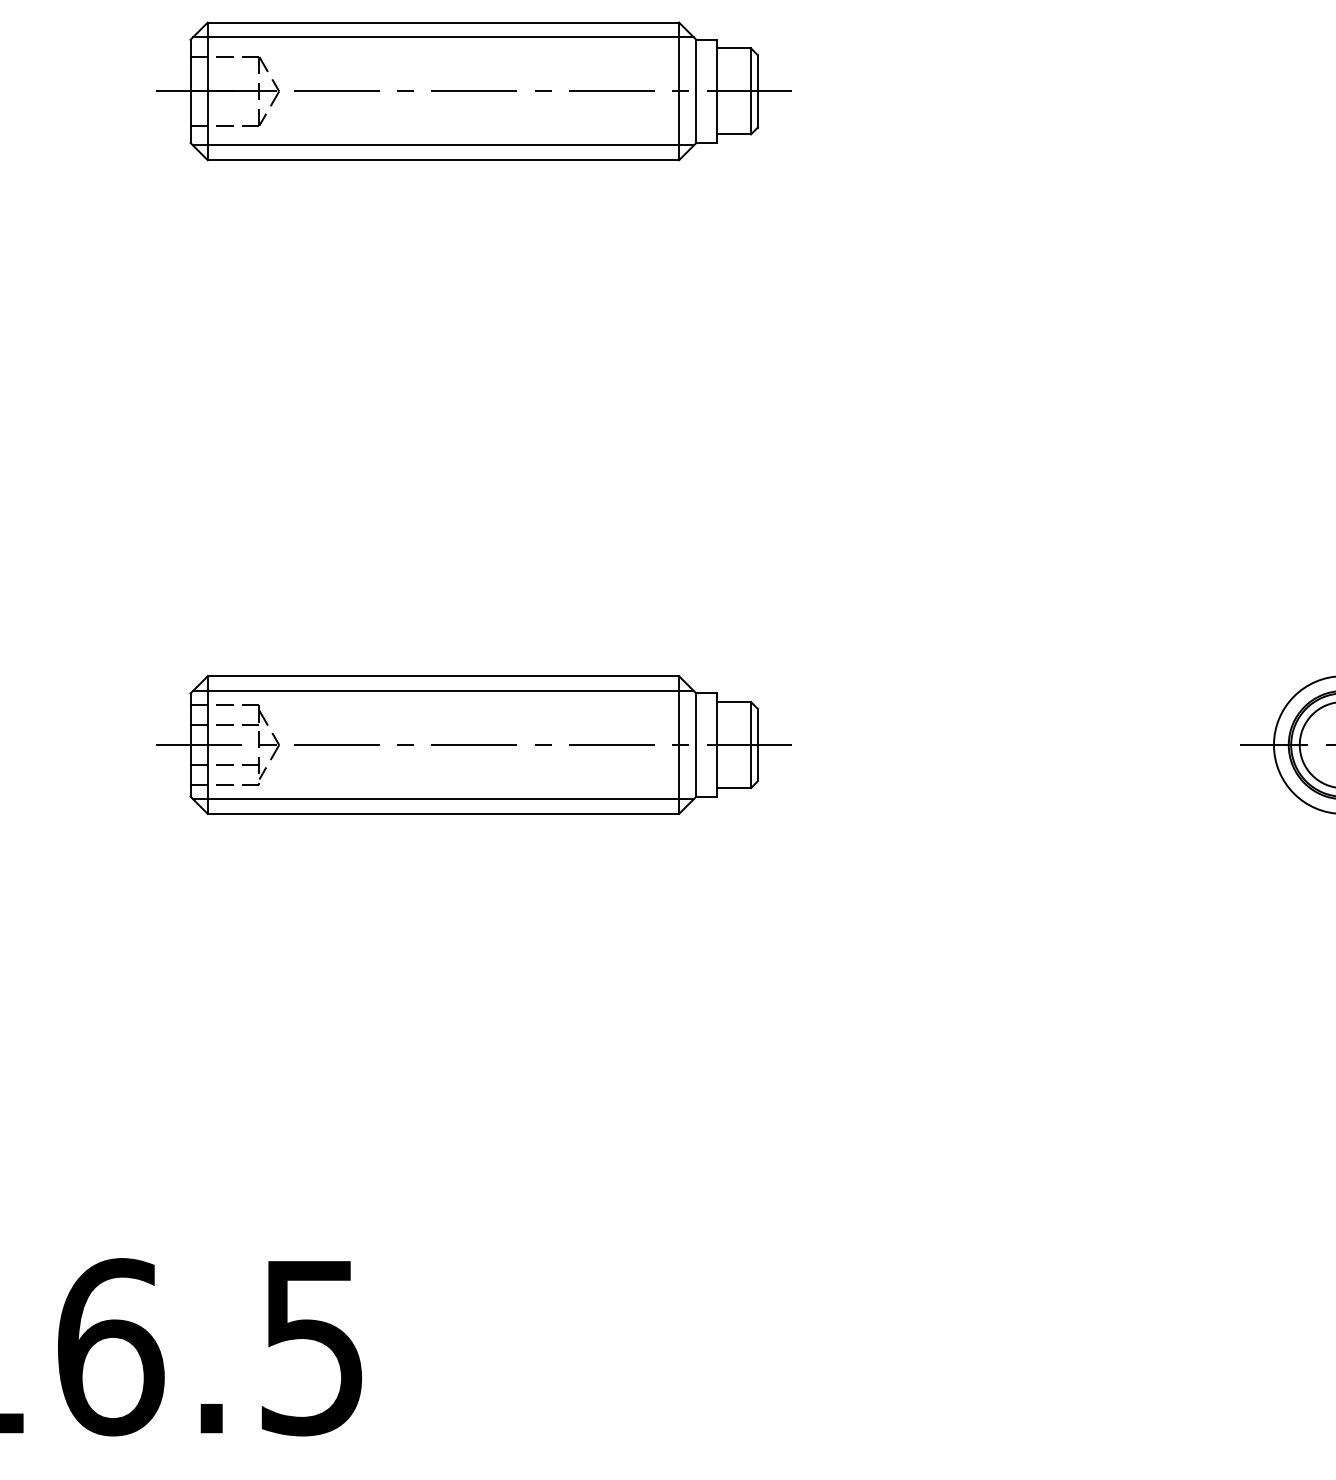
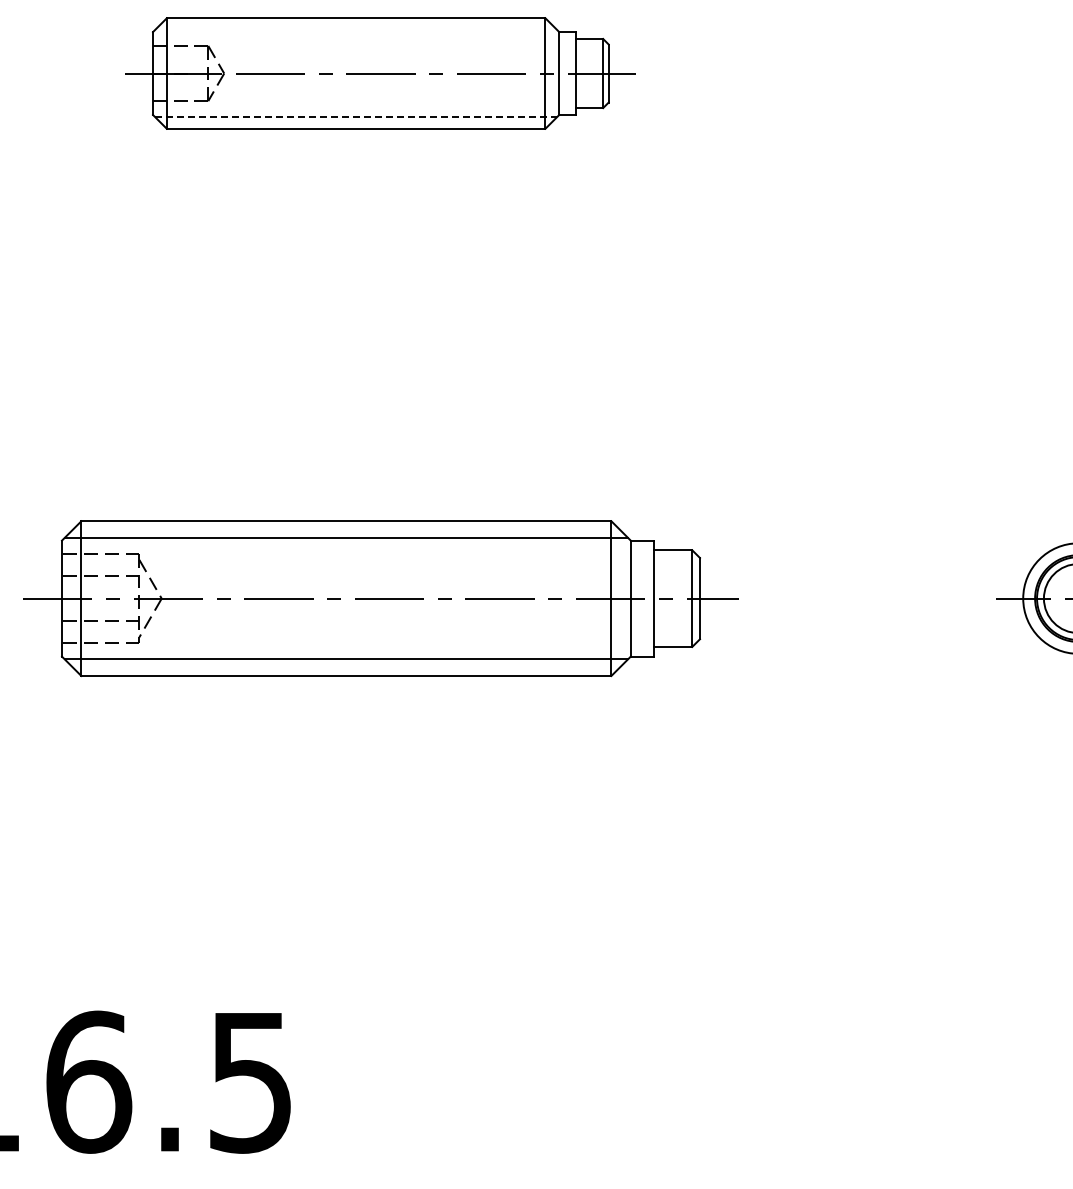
line: (442, 37) -> (355, 30), removed
line: (443, 144) -> (356, 116), solid -> dashed
part: (473, 744) -> (380, 598), size x1.4

